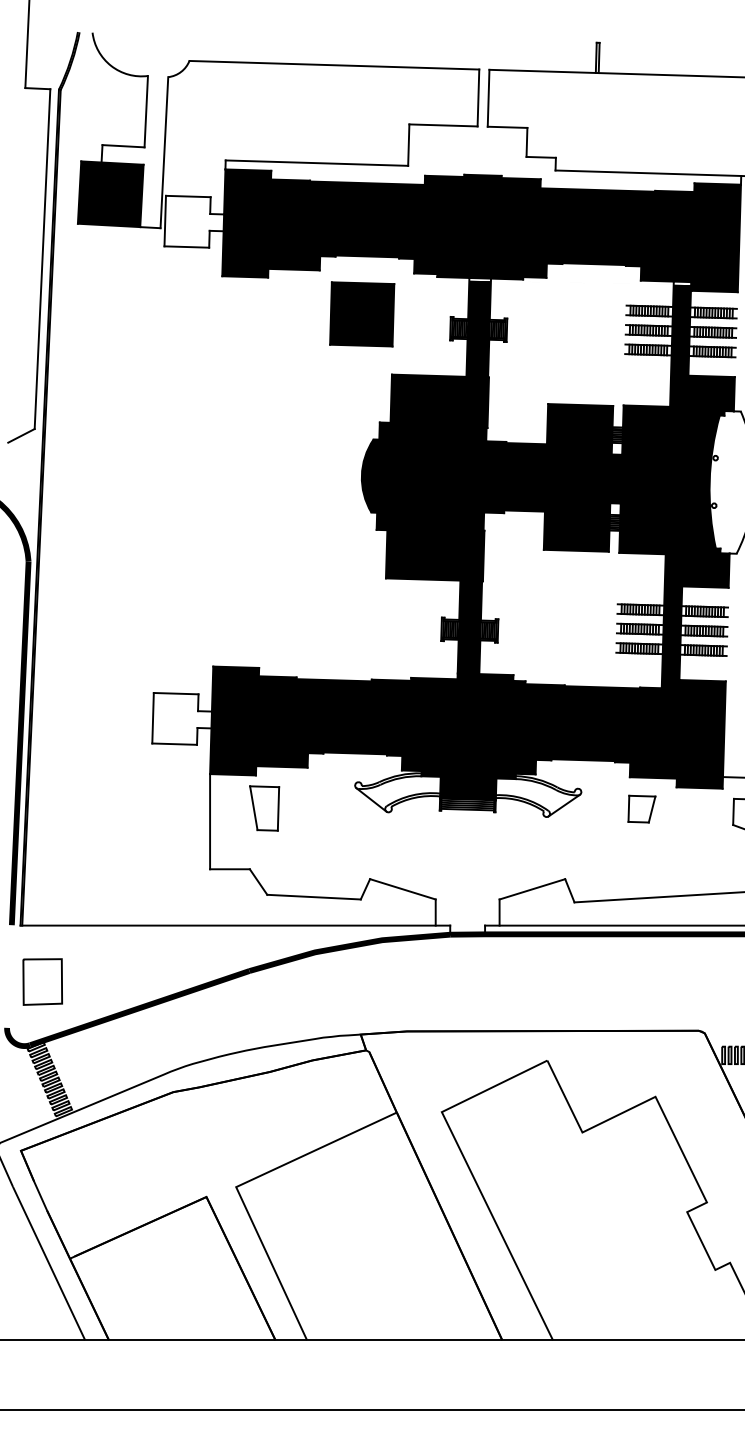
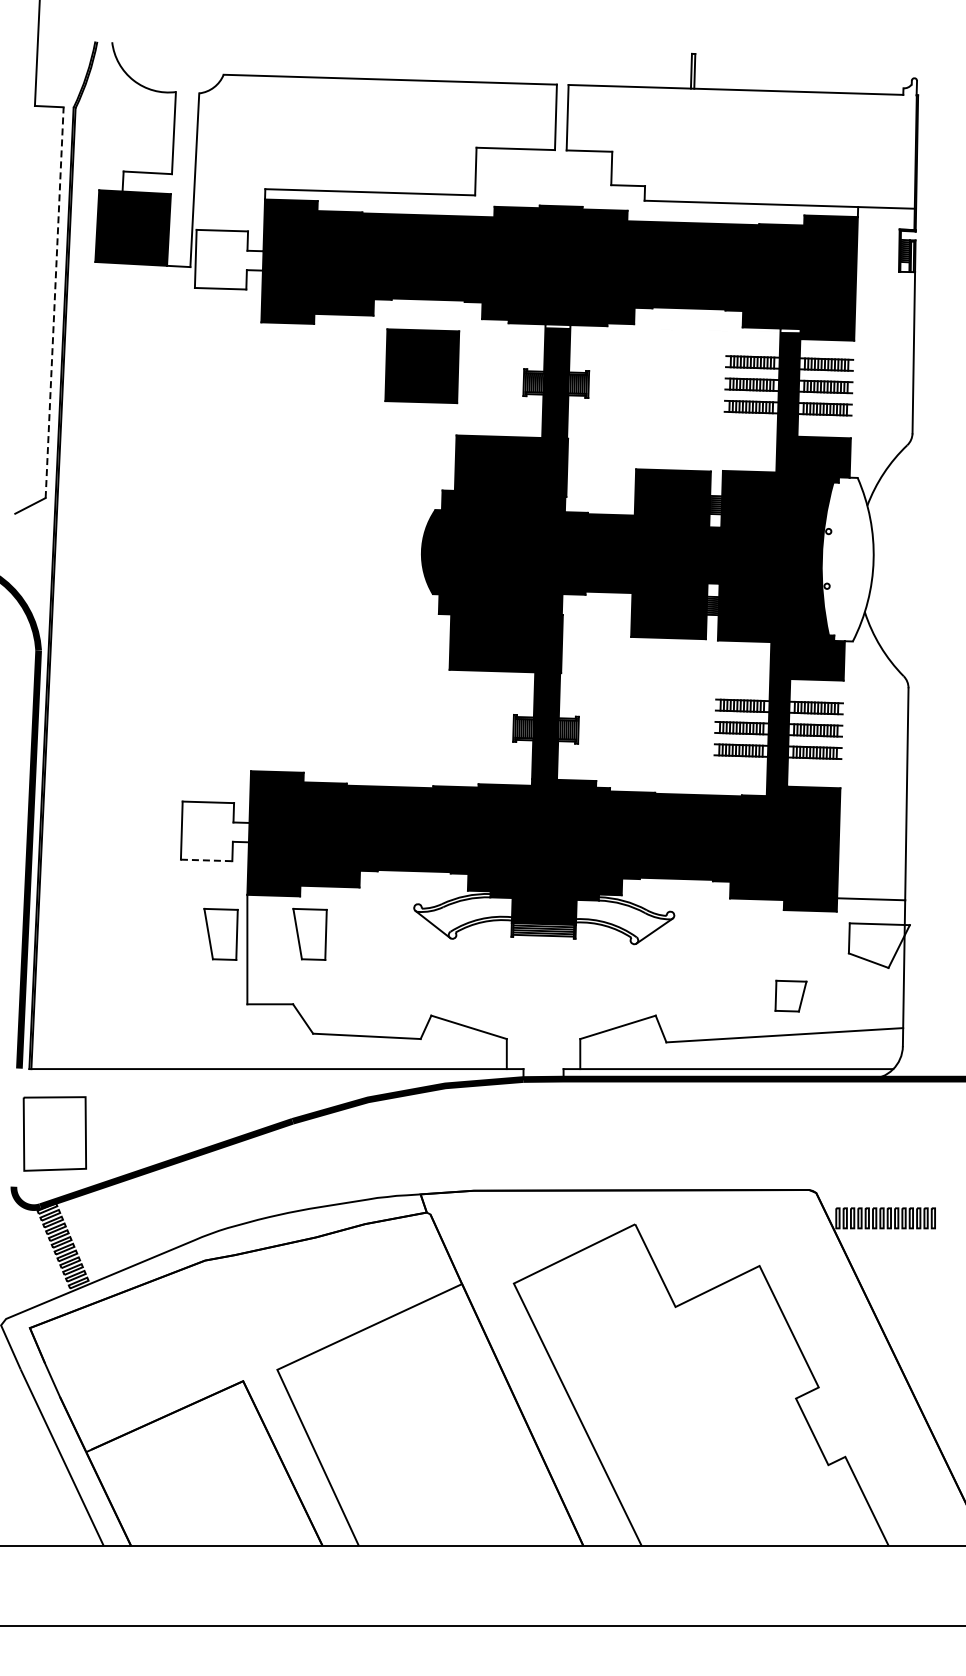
line: (42, 258) -> (54, 302), solid -> dashed
line: (174, 744) -> (206, 860), solid -> dashed
part: (186, 807) -> (220, 933), added
part: (641, 808) -> (790, 995), moved
part: (42, 981) -> (54, 1133), size x1.4

